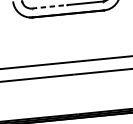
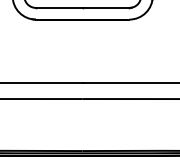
line: (49, 6) -> (59, 7), dashed -> solid

